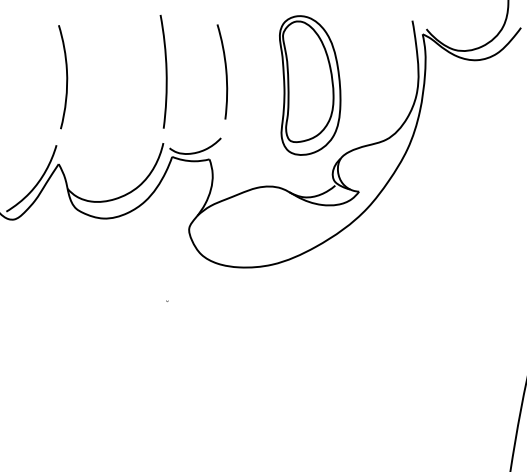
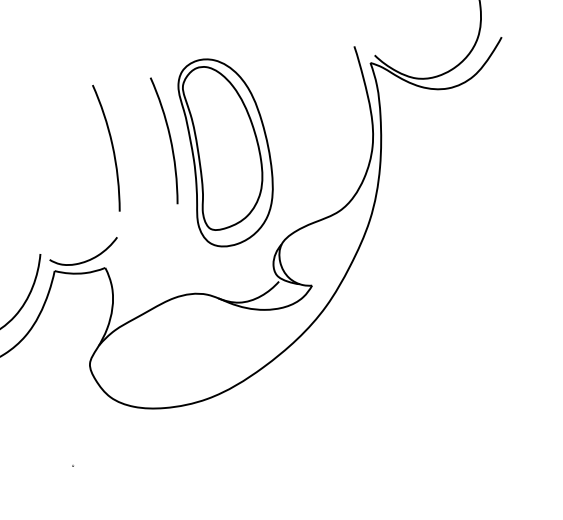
curve: (165, 71) -> (30, 157), removed
curve: (268, 71) -> (169, 139), added

